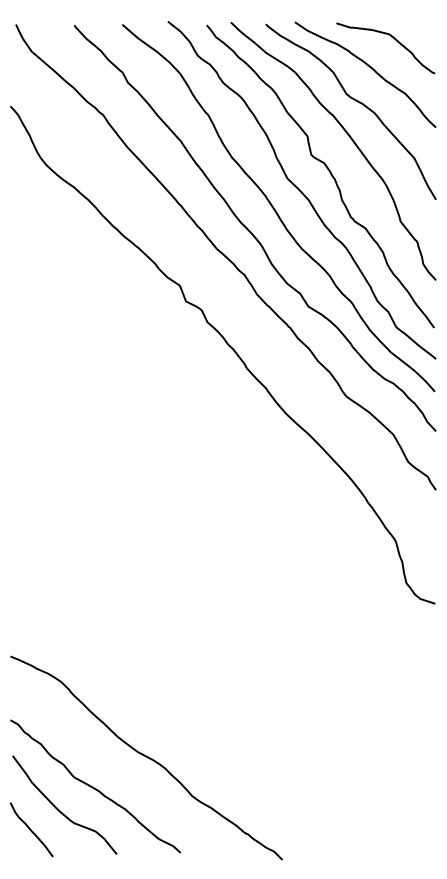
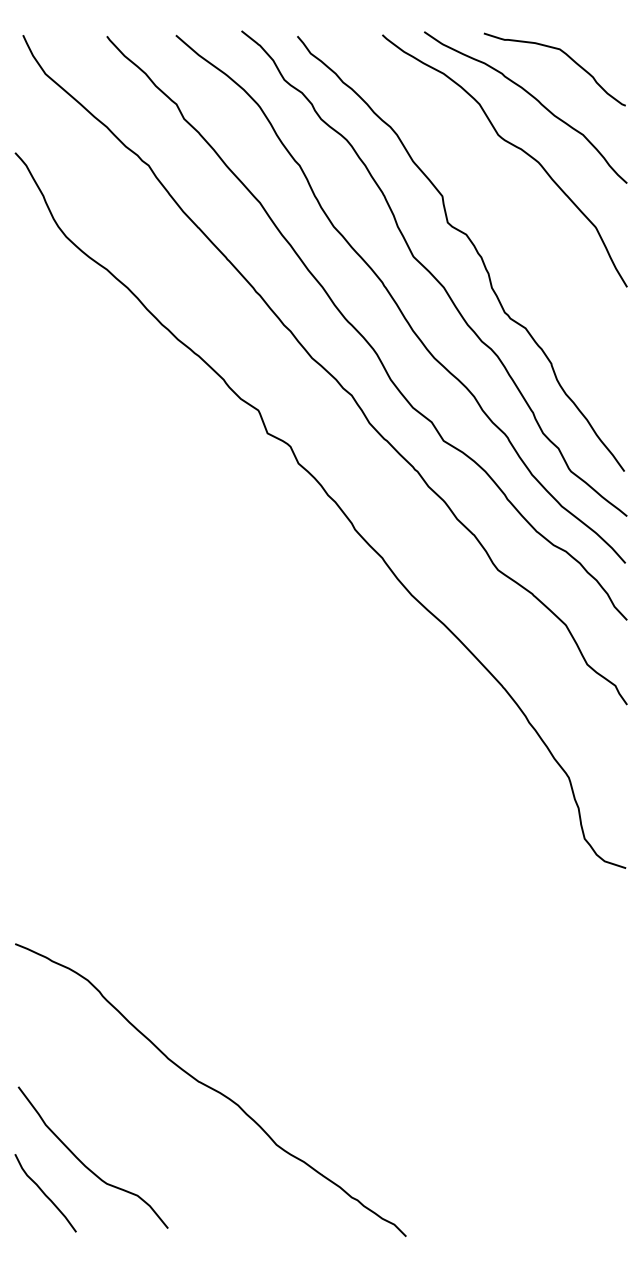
curve: (351, 140) -> (505, 202), removed
curve: (94, 787) -> (135, 1132), removed

